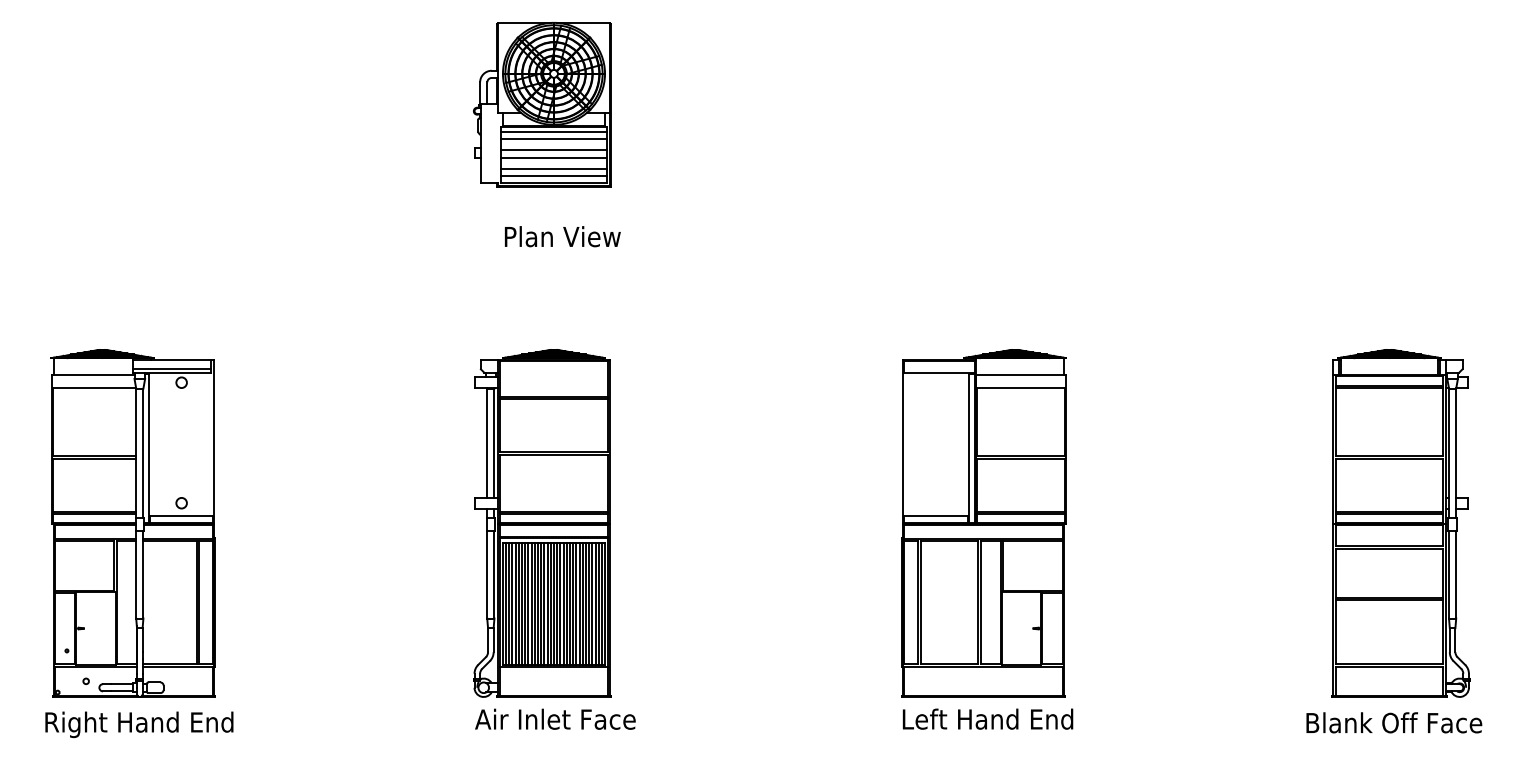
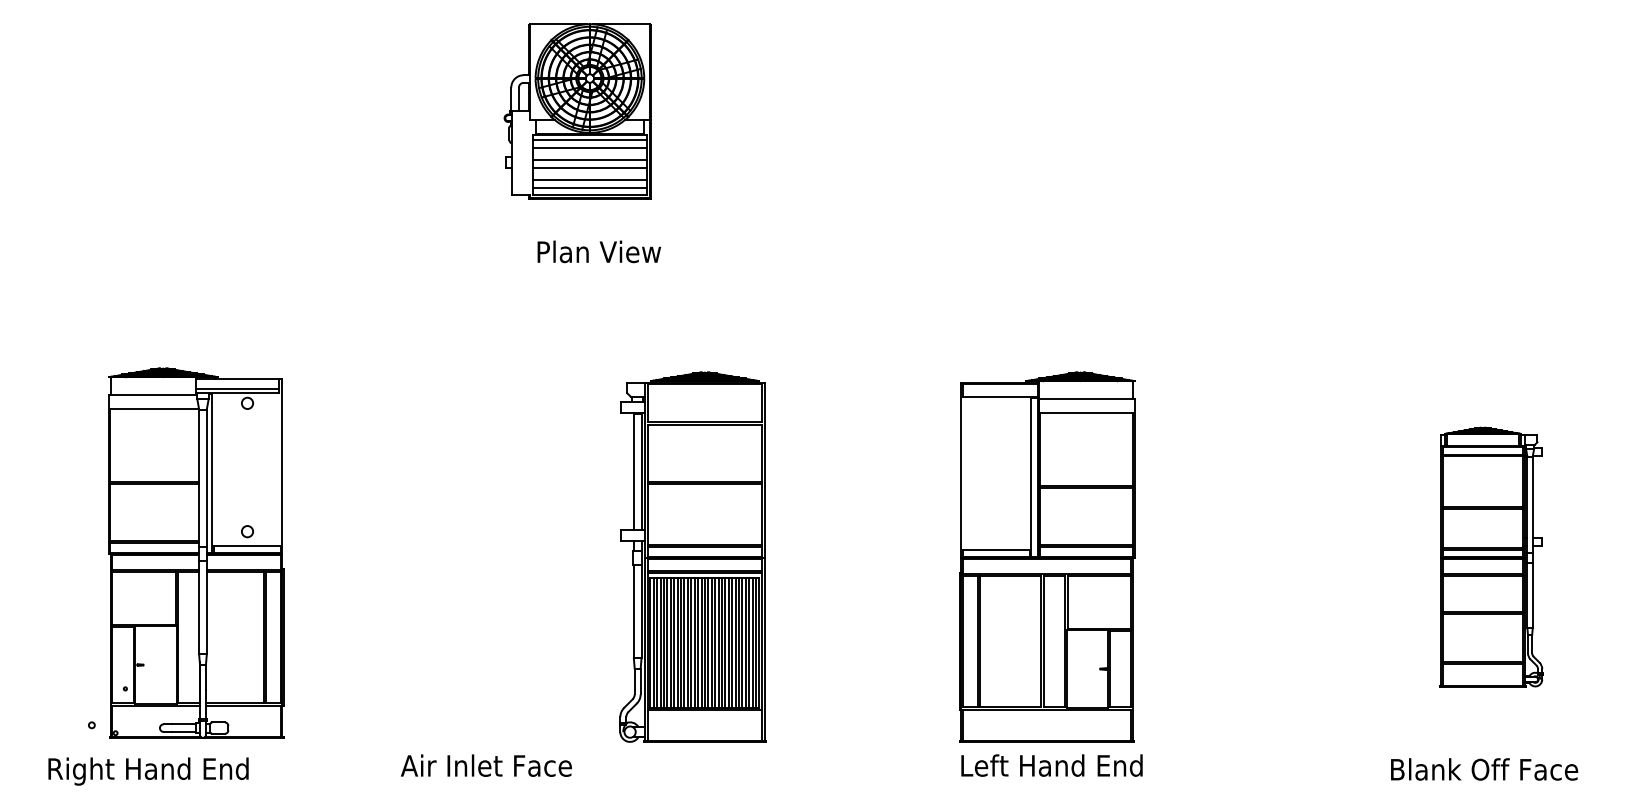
part: (133, 522) -> (196, 552), moved
part: (542, 522) -> (692, 556), moved
part: (1400, 522) -> (1491, 556), size x0.7
text: (555, 719) -> (486, 765), moved

